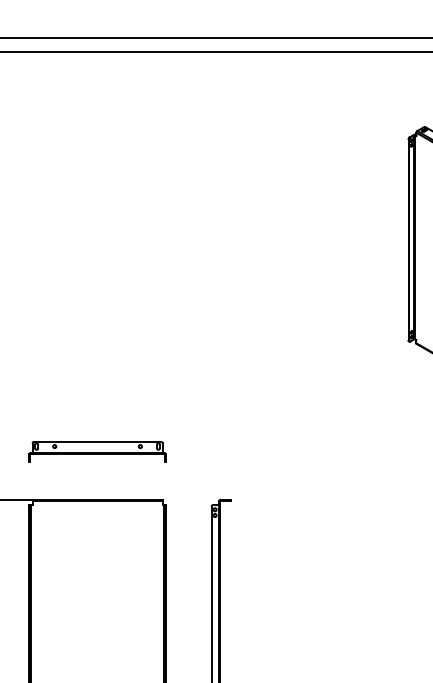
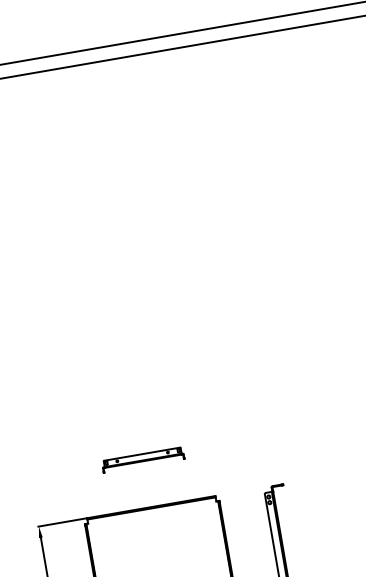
part: (97, 451) -> (143, 459), size x0.6

